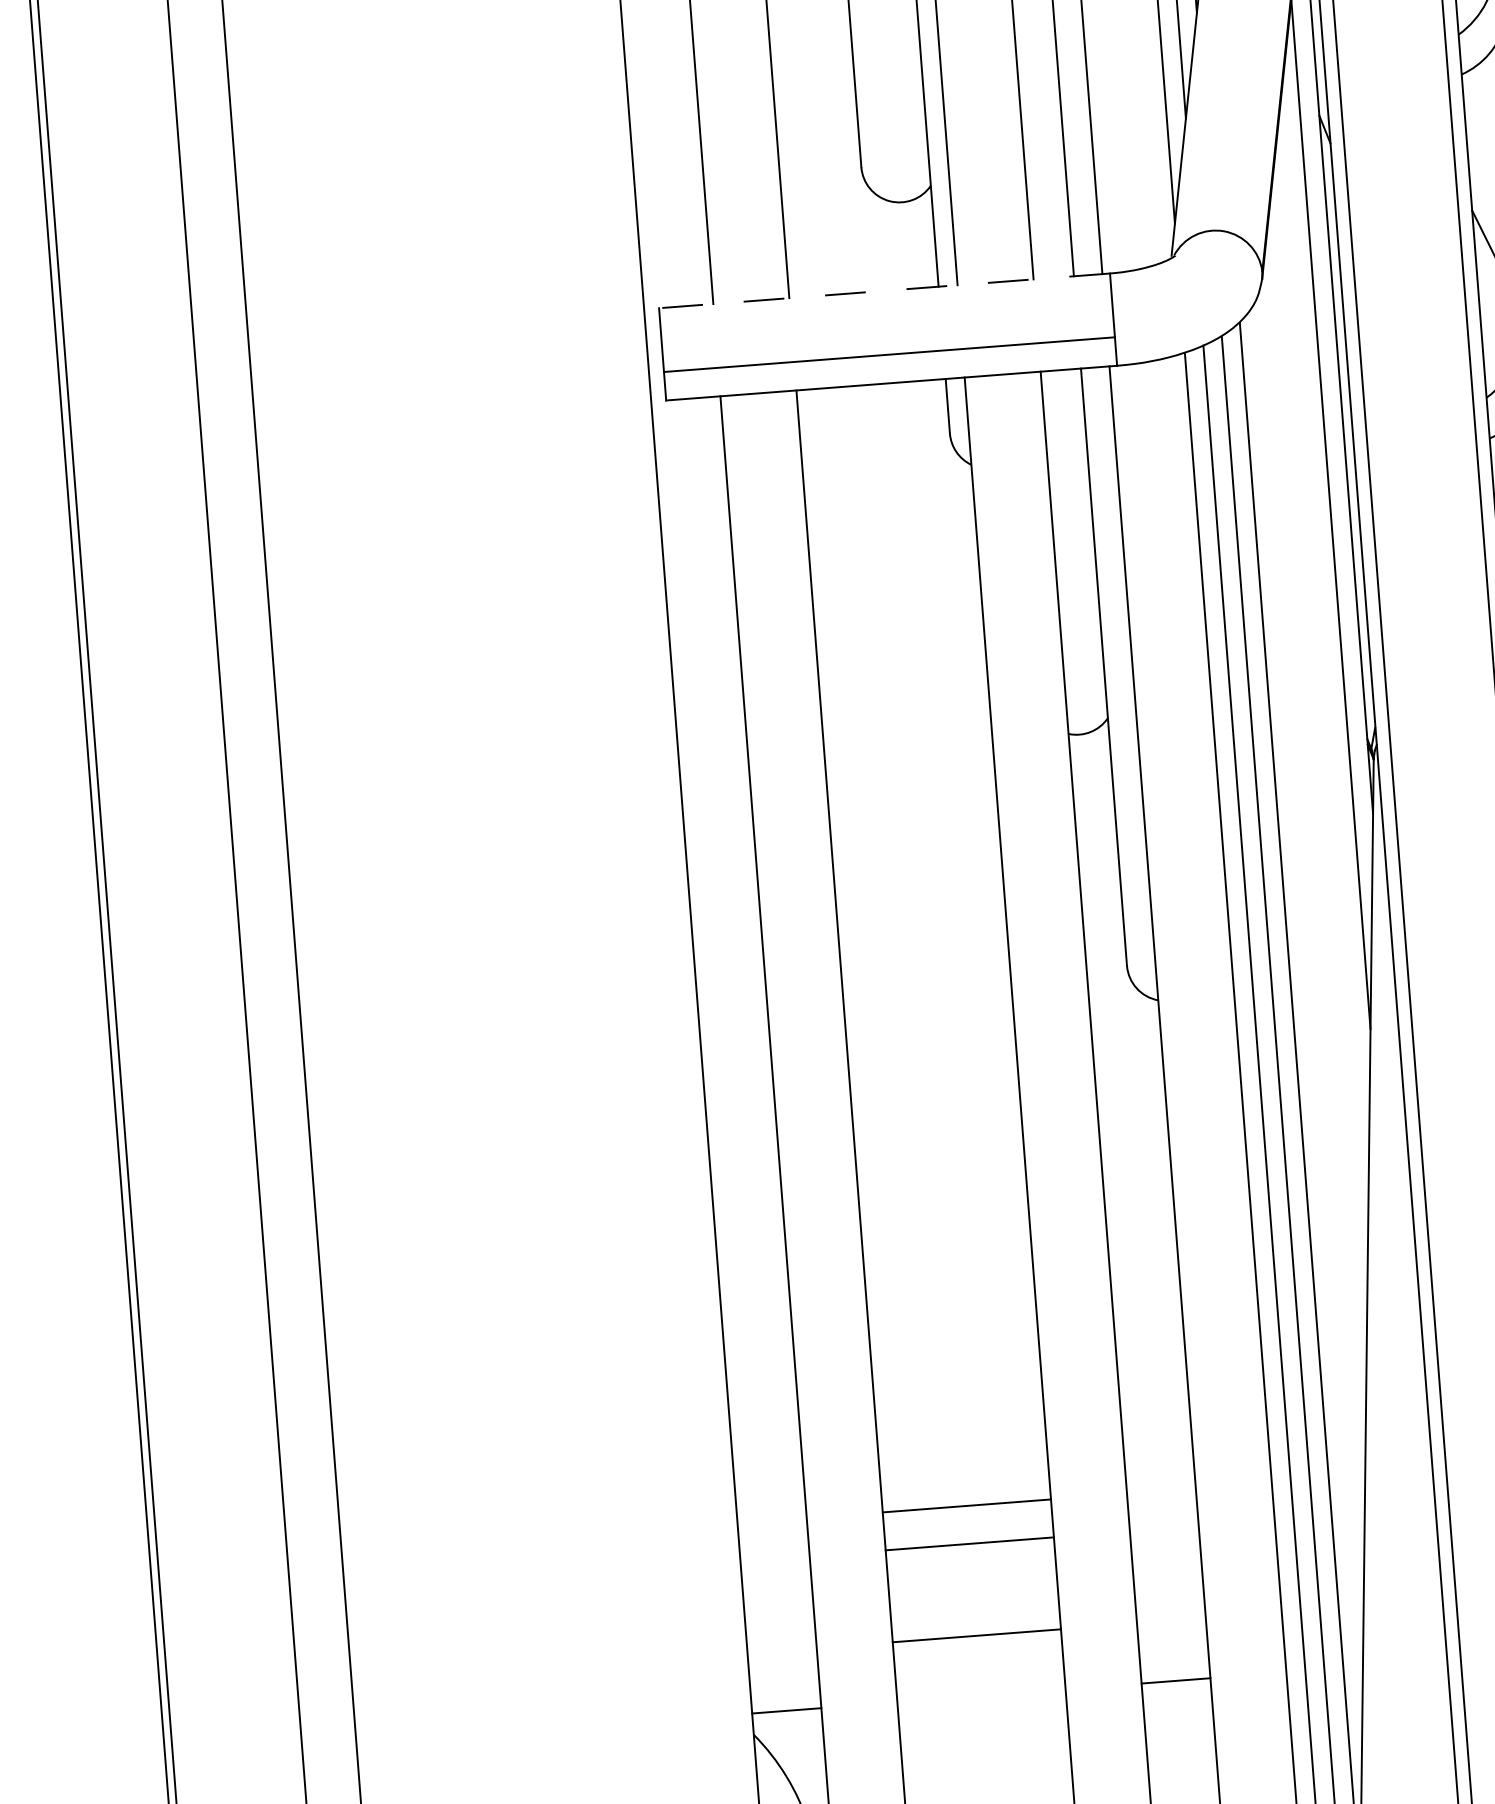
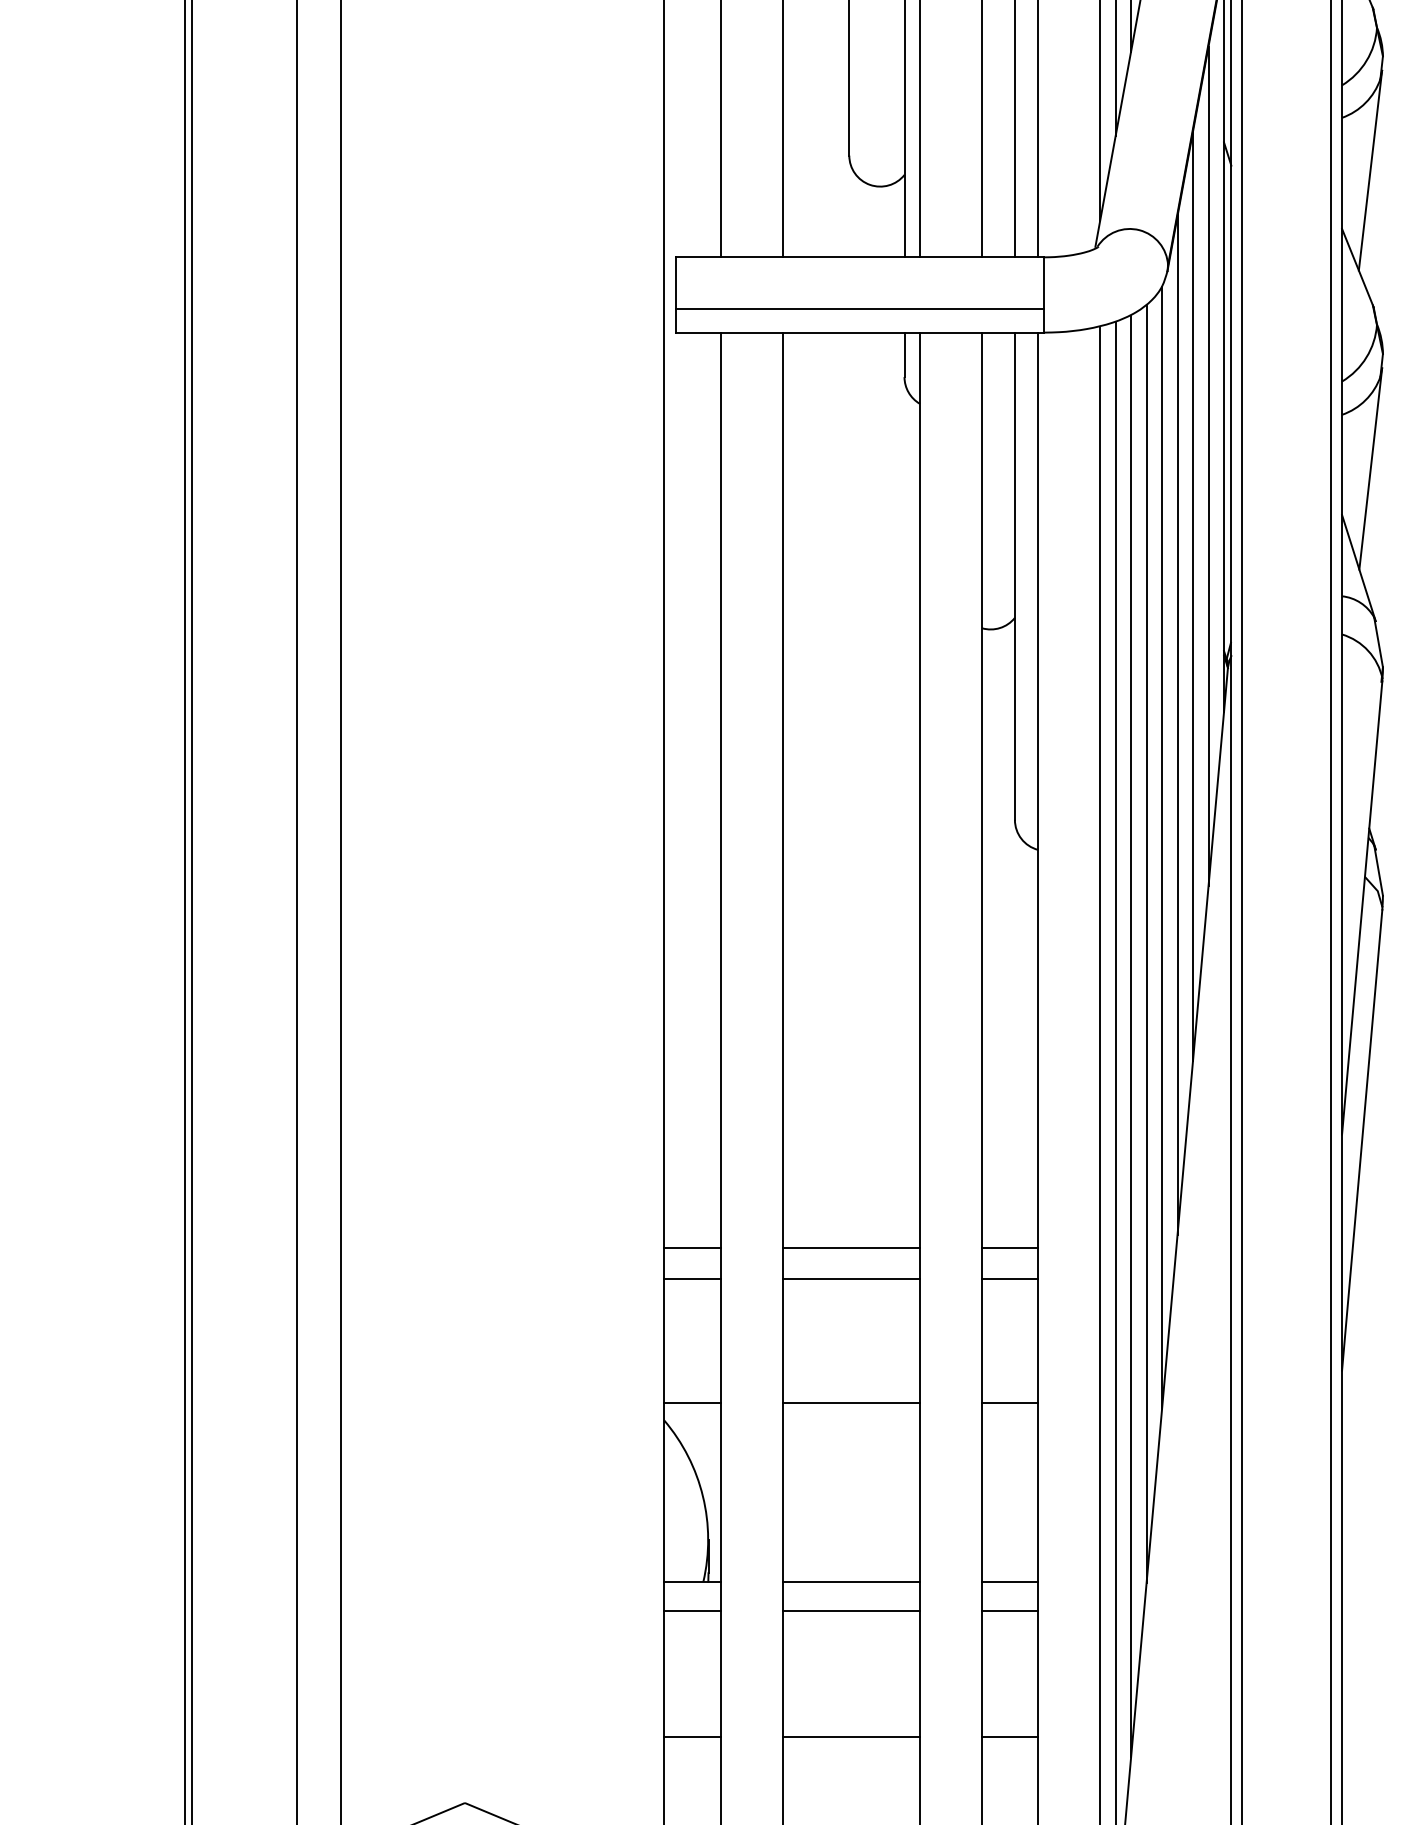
line: (884, 291) -> (860, 257), dashed -> solid
line: (1324, 673) -> (1193, 595), added
line: (1317, 832) -> (1177, 723), added
line: (1310, 985) -> (1162, 847), added
line: (1160, 1491) -> (1009, 1248), added
line: (772, 1521) -> (692, 1248), added
line: (1163, 1529) -> (1009, 1279), added
line: (775, 1559) -> (692, 1279), added
line: (975, 1636) -> (850, 1403), moved

